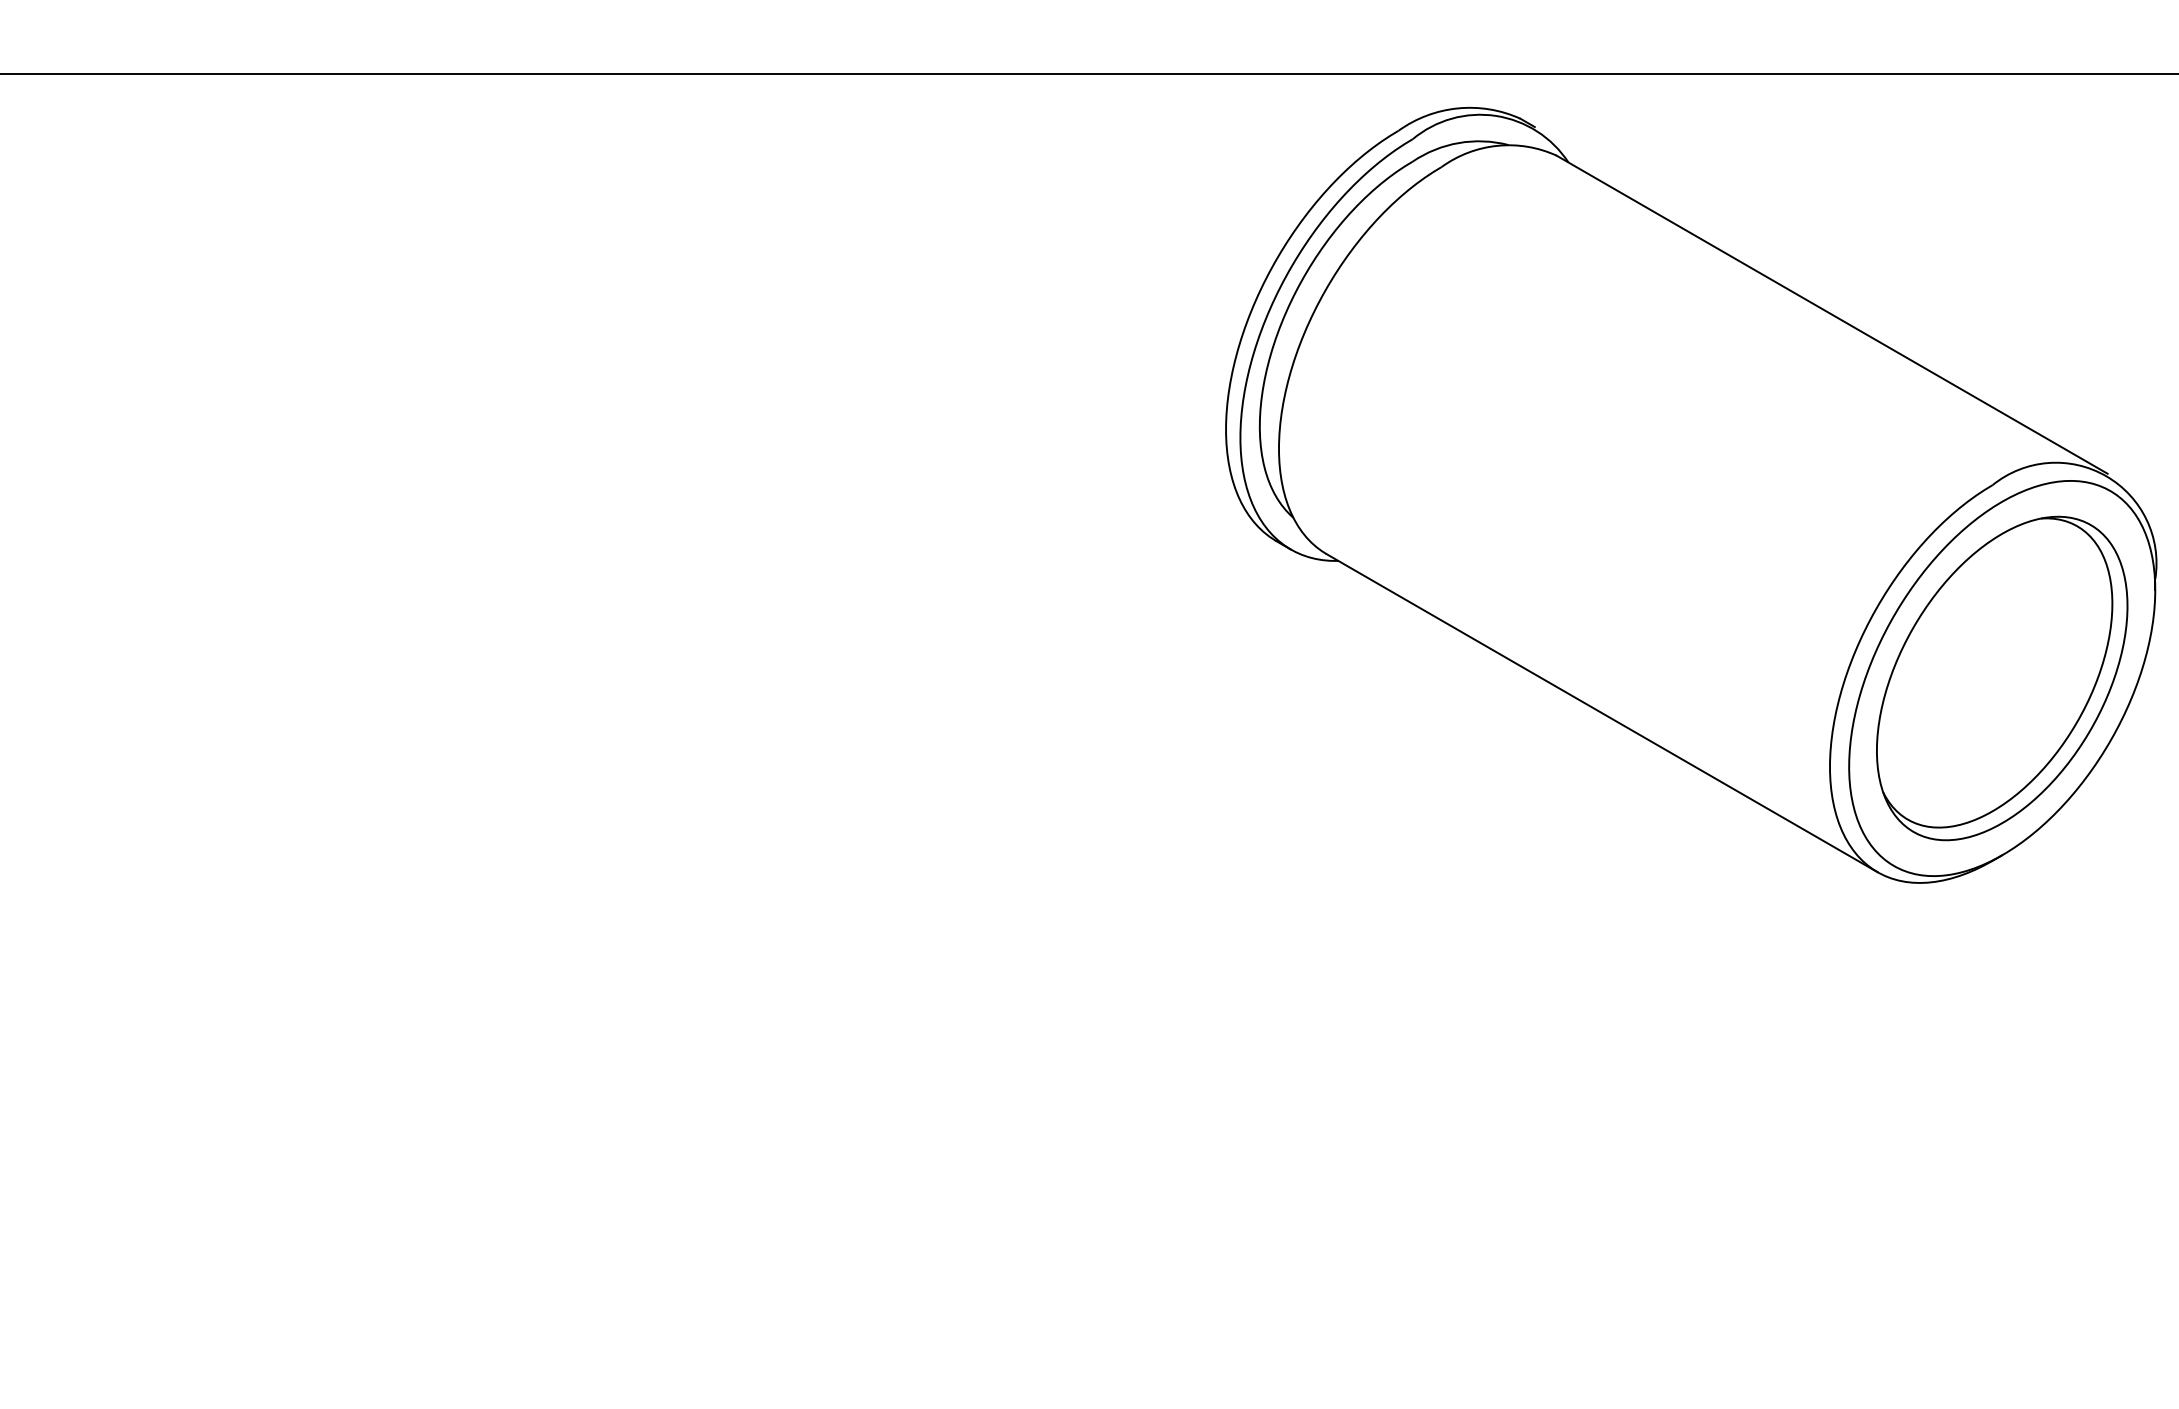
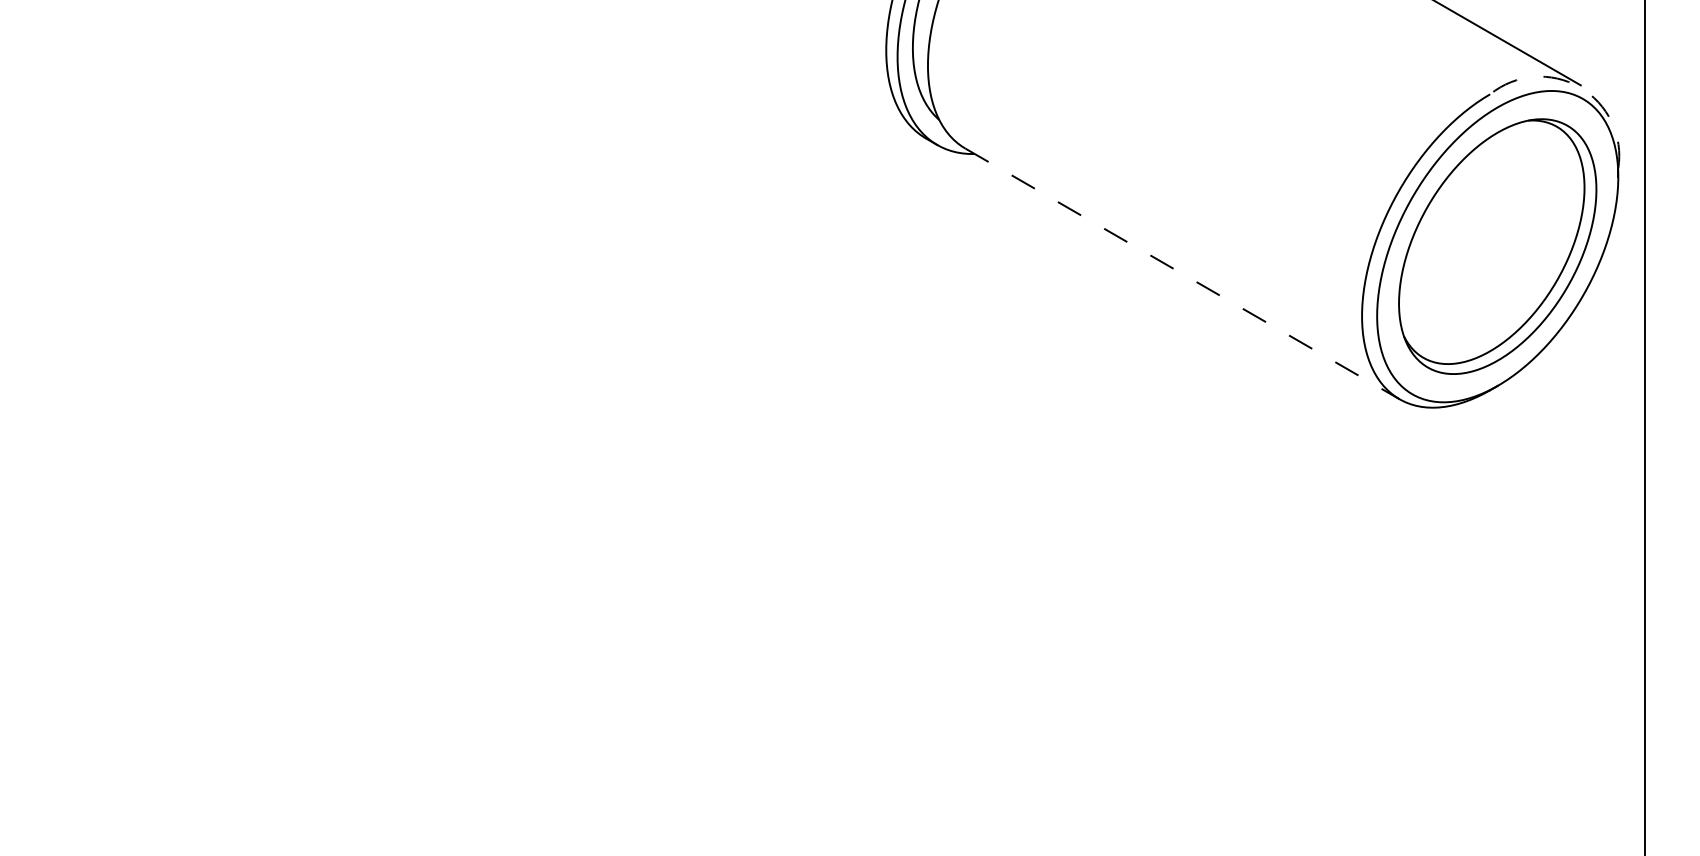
arc: (2106, 476) -> (1579, 87), solid -> dashed
line: (1602, 713) -> (1182, 274), solid -> dashed

